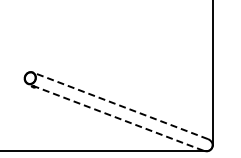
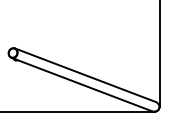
line: (120, 105) -> (85, 75), dashed -> solid
line: (115, 117) -> (81, 84), dashed -> solid

